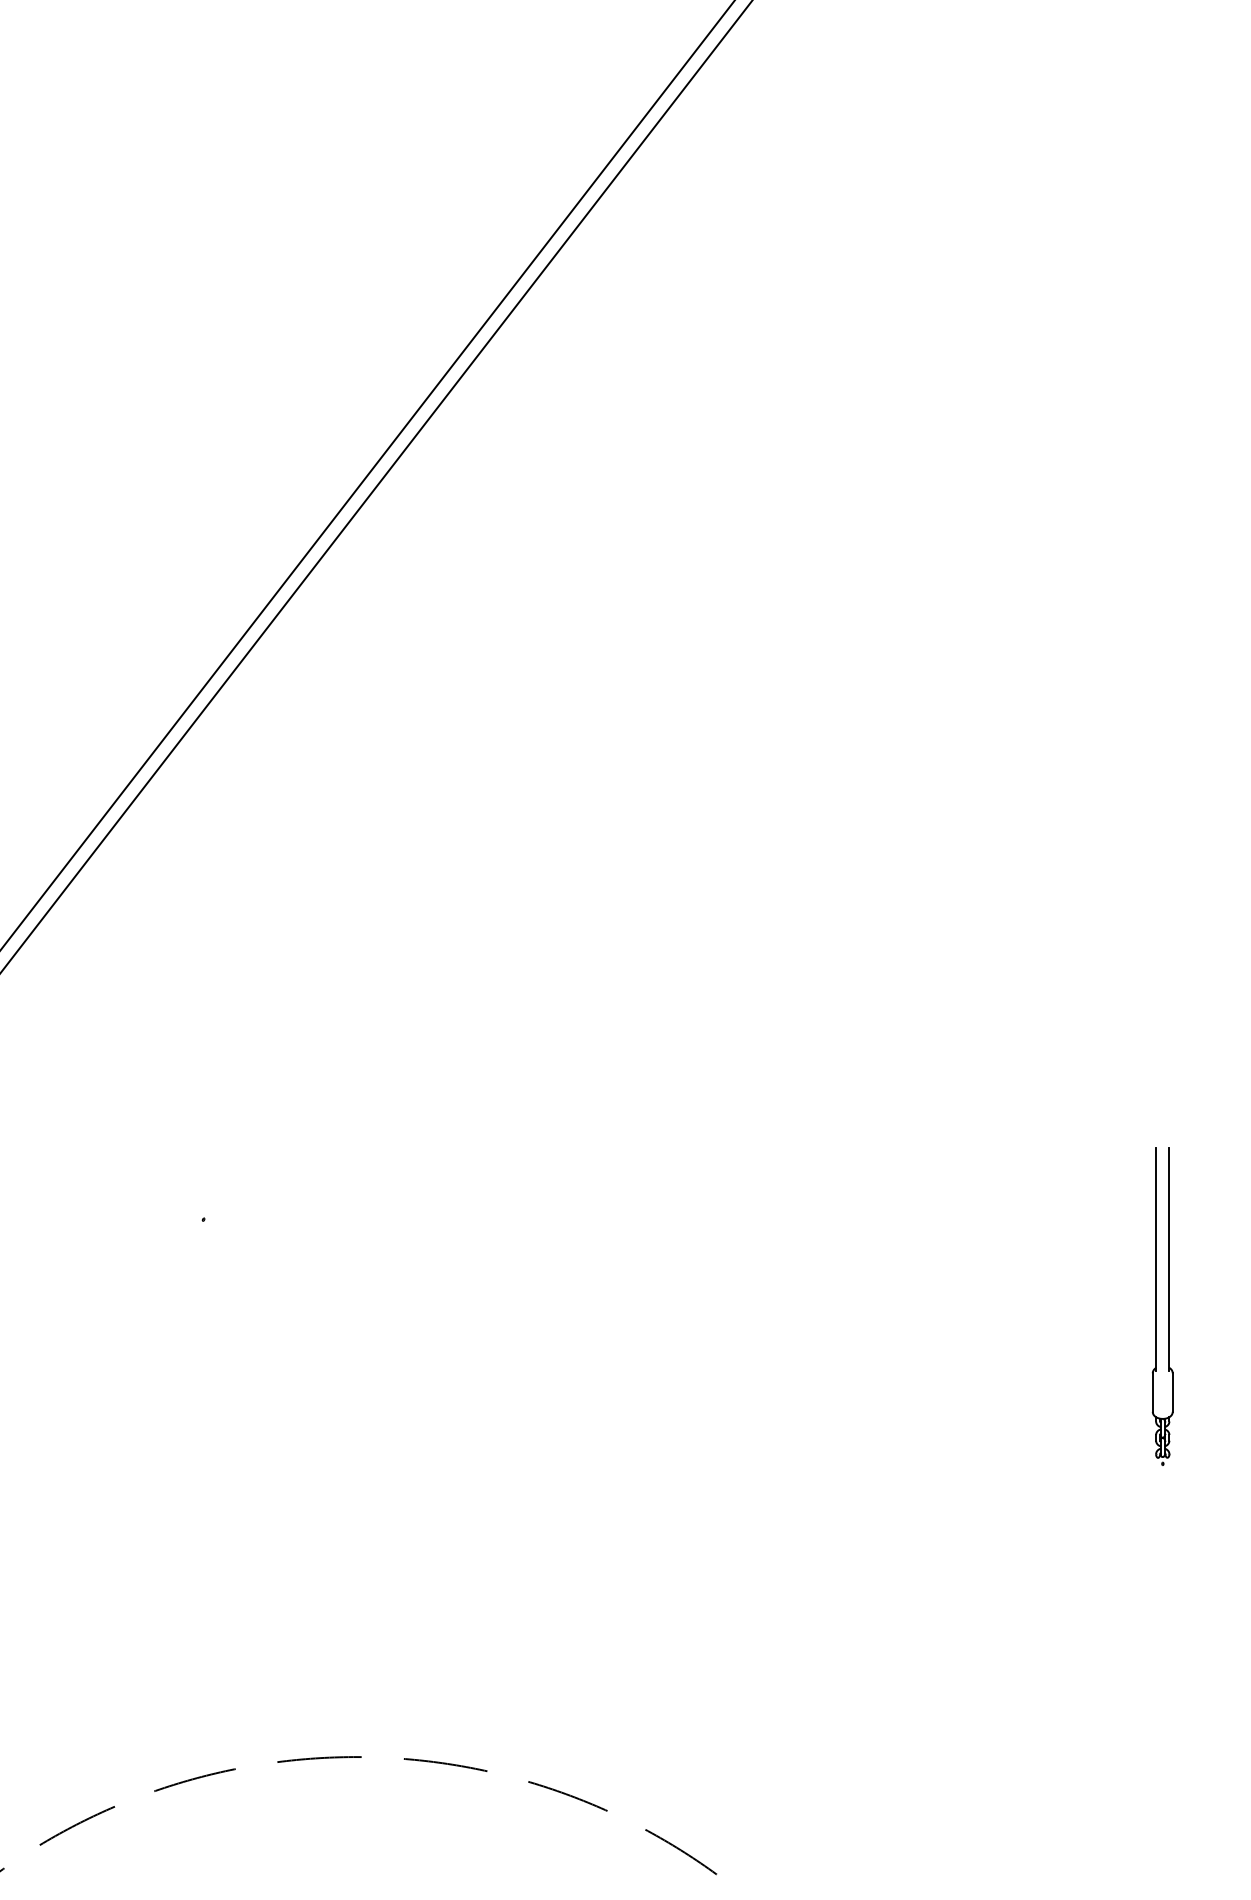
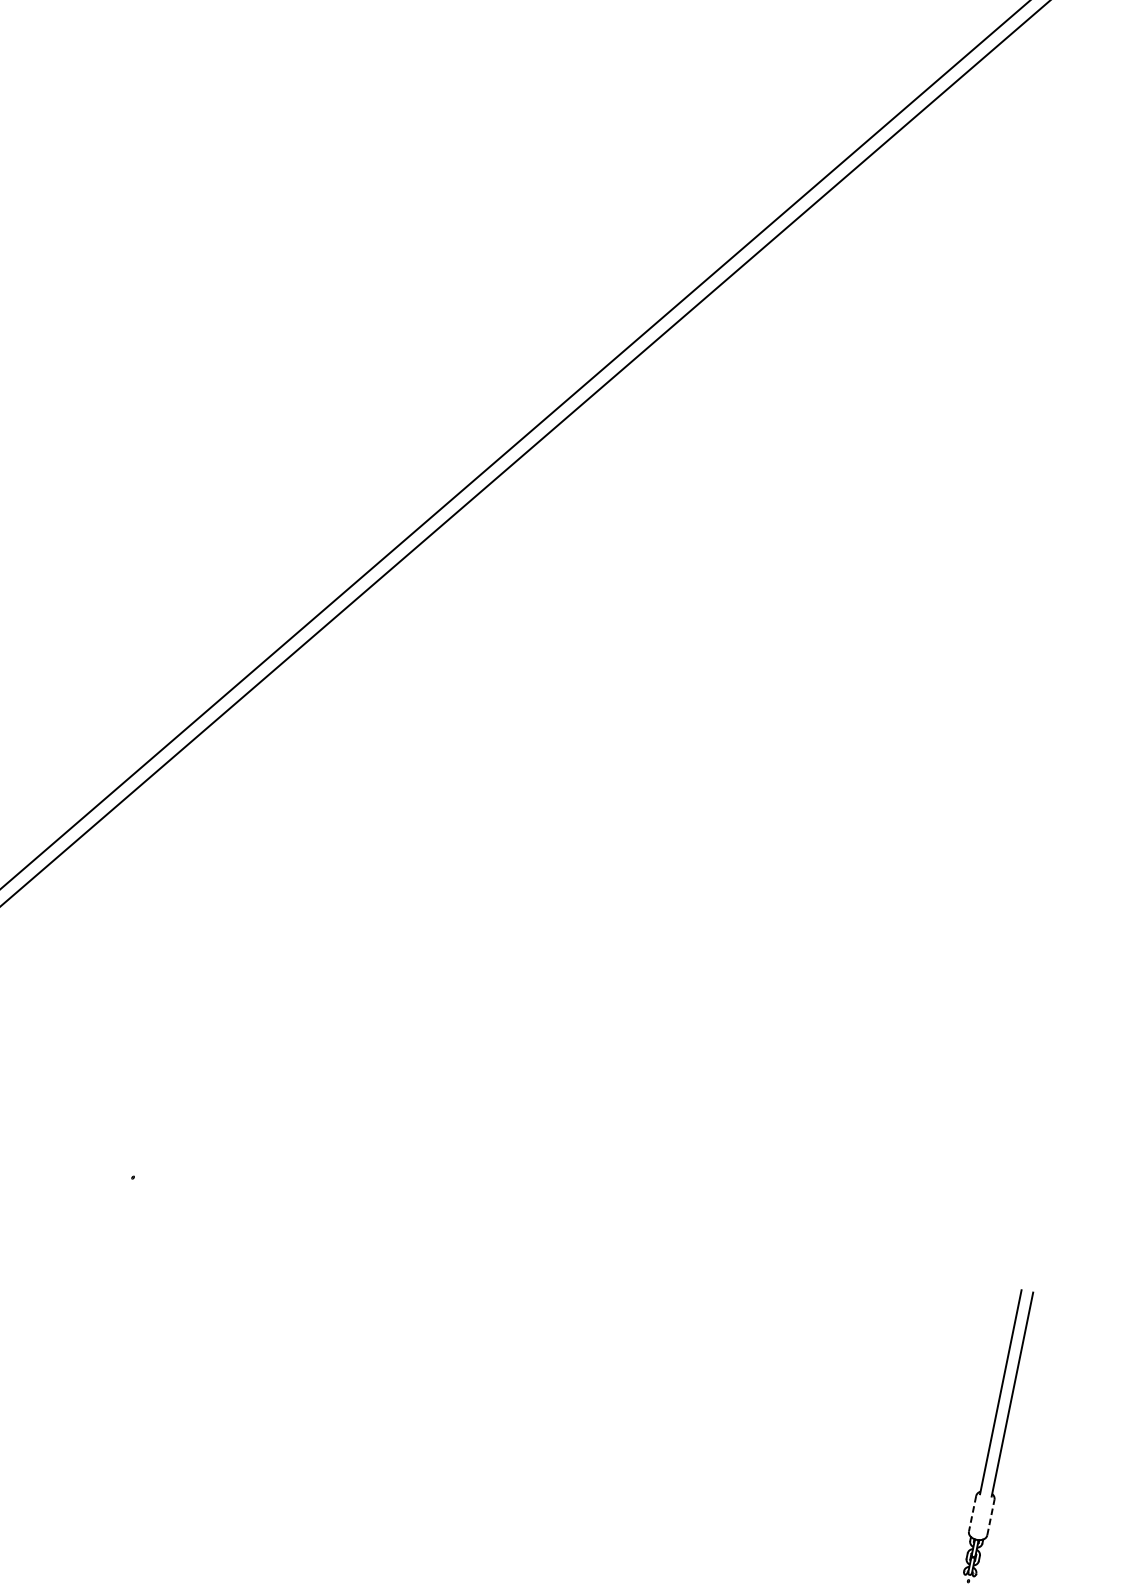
line: (1172, 1392) -> (990, 1517), solid -> dashed
line: (1152, 1393) -> (972, 1514), solid -> dashed

